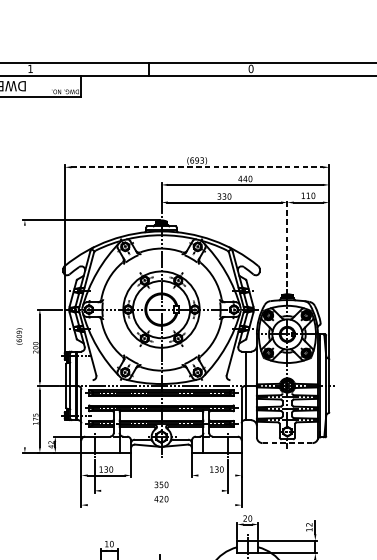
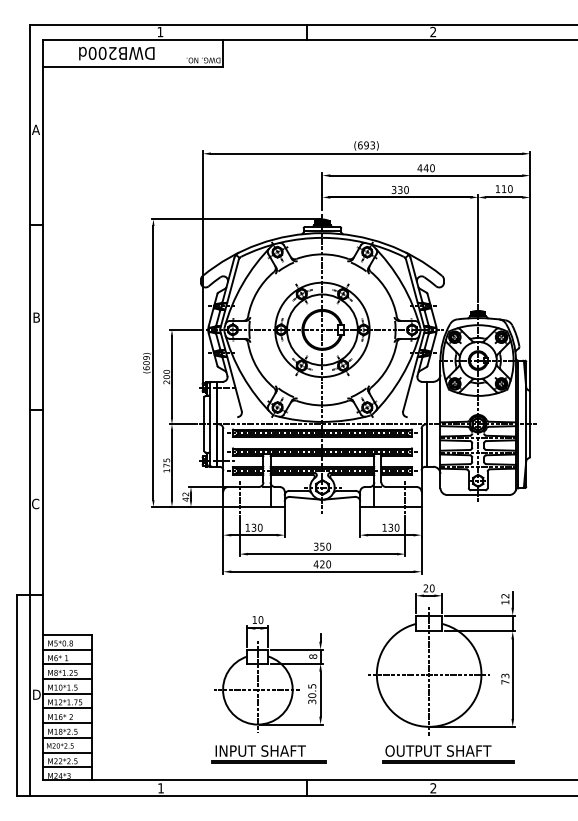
text: (251, 69) -> (433, 32), 0 -> 2
line: (197, 167) -> (366, 153), dashed -> solid
line: (287, 243) -> (478, 247), dashed -> solid
line: (24, 336) -> (153, 363), added
line: (287, 443) -> (478, 495), dashed -> solid
line: (216, 475) -> (390, 535), added
line: (161, 491) -> (322, 554), added
line: (161, 504) -> (322, 571), added

